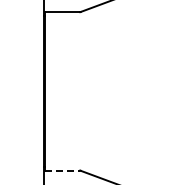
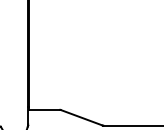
line: (62, 170) -> (44, 109), dashed -> solid

